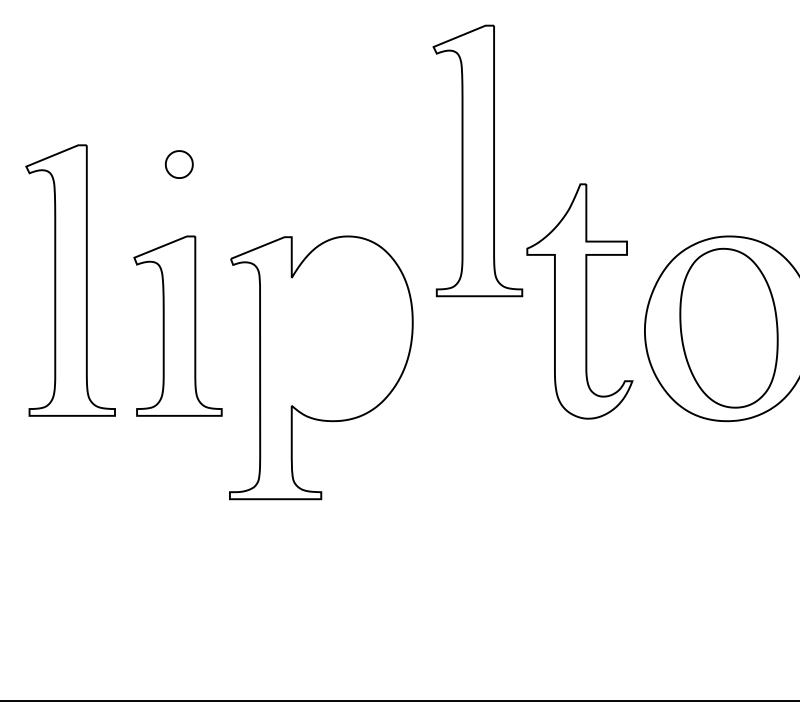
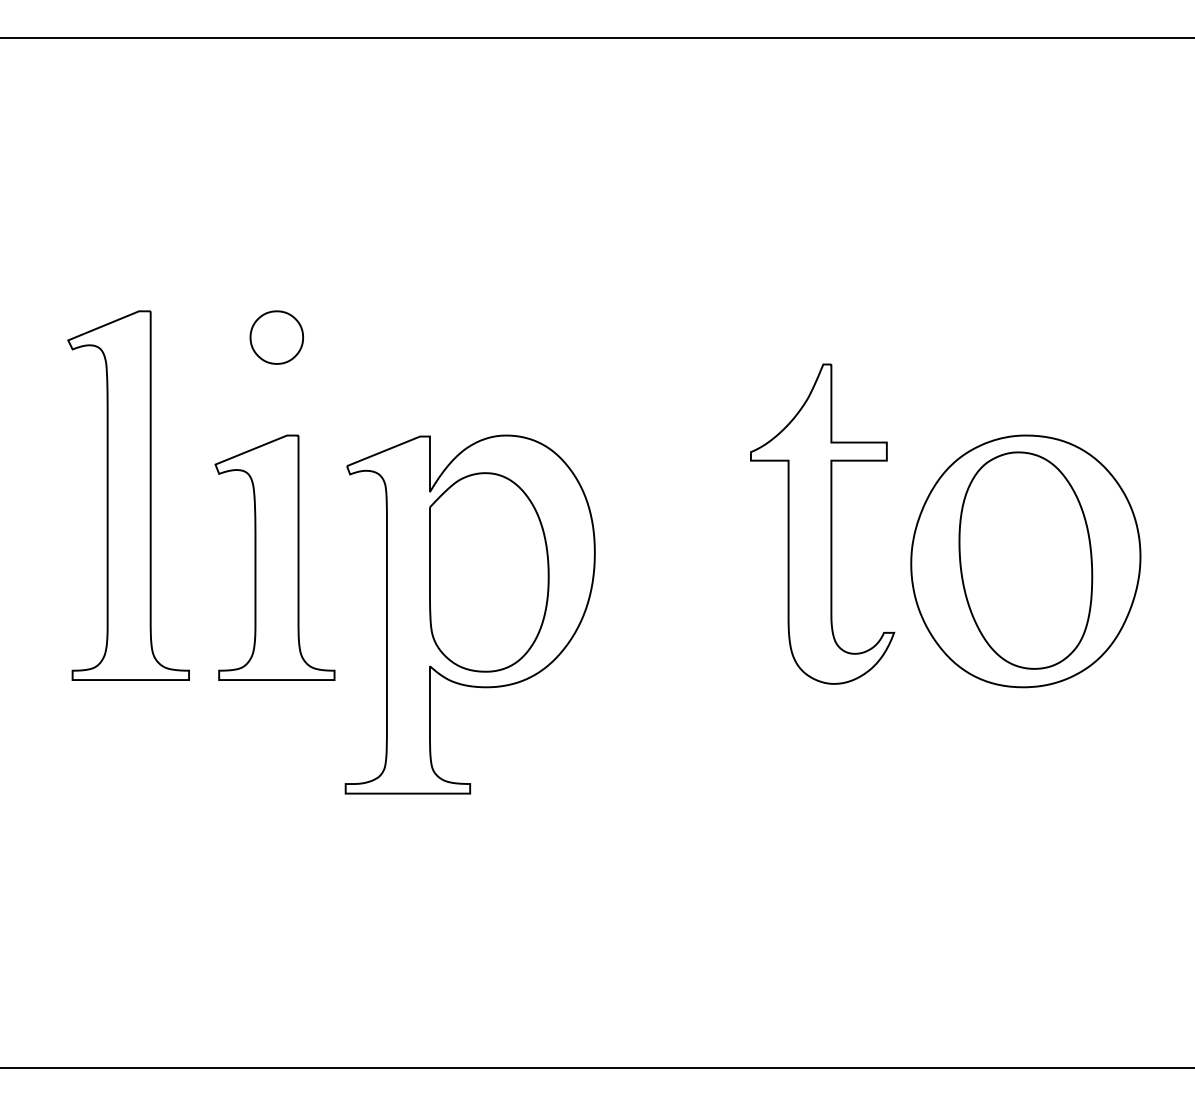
part: (477, 160) -> (683, 332), removed
part: (179, 164) -> (276, 337), size x1.43
part: (335, 336) -> (489, 572), added

